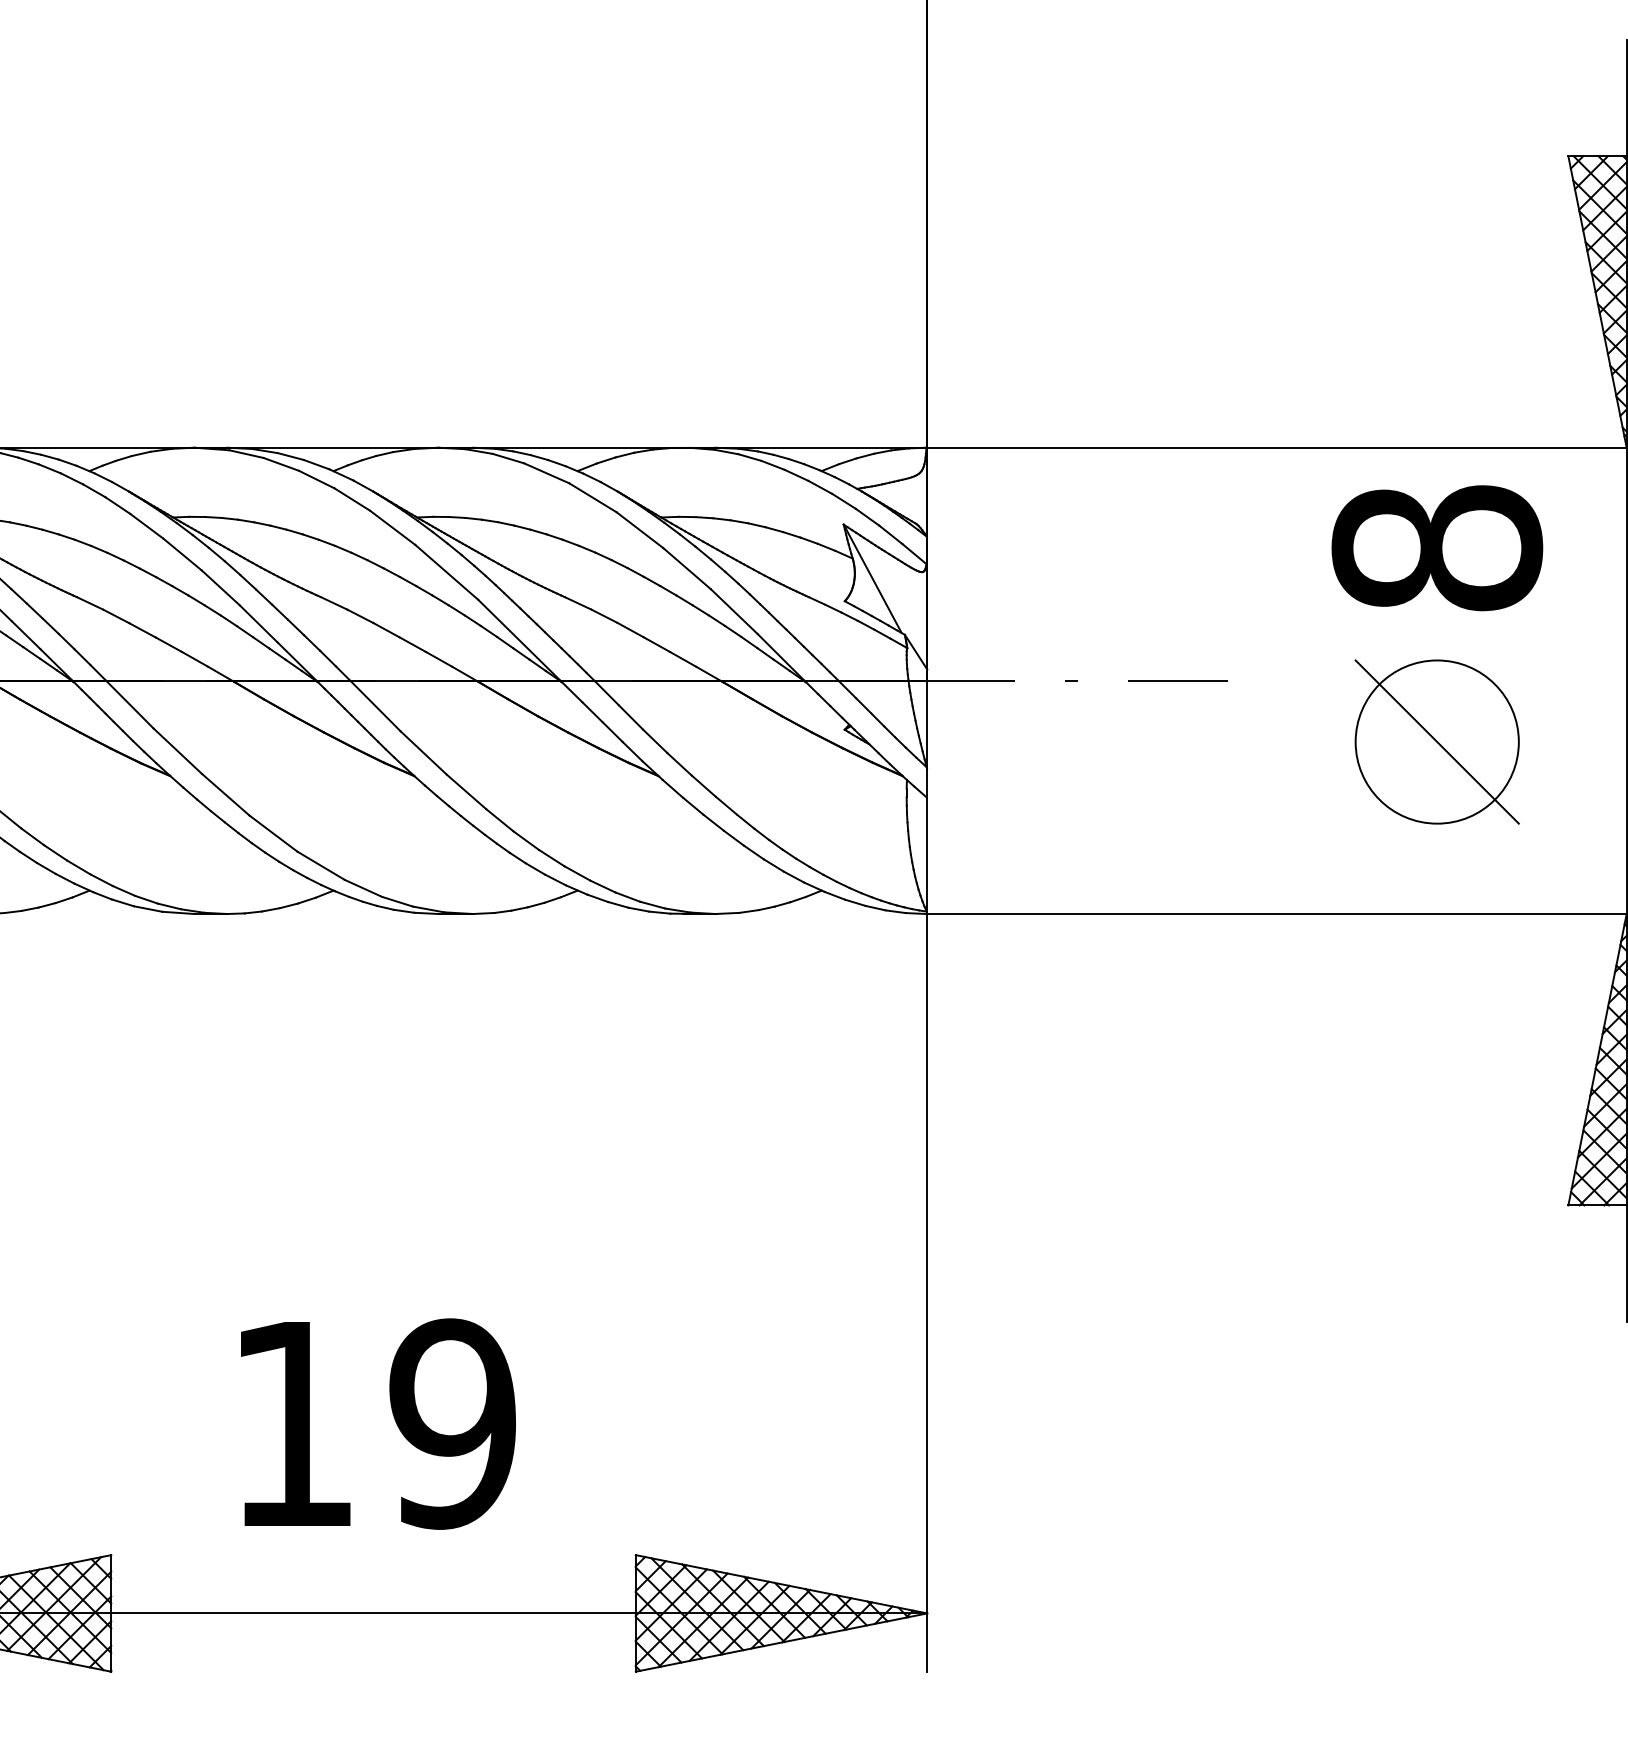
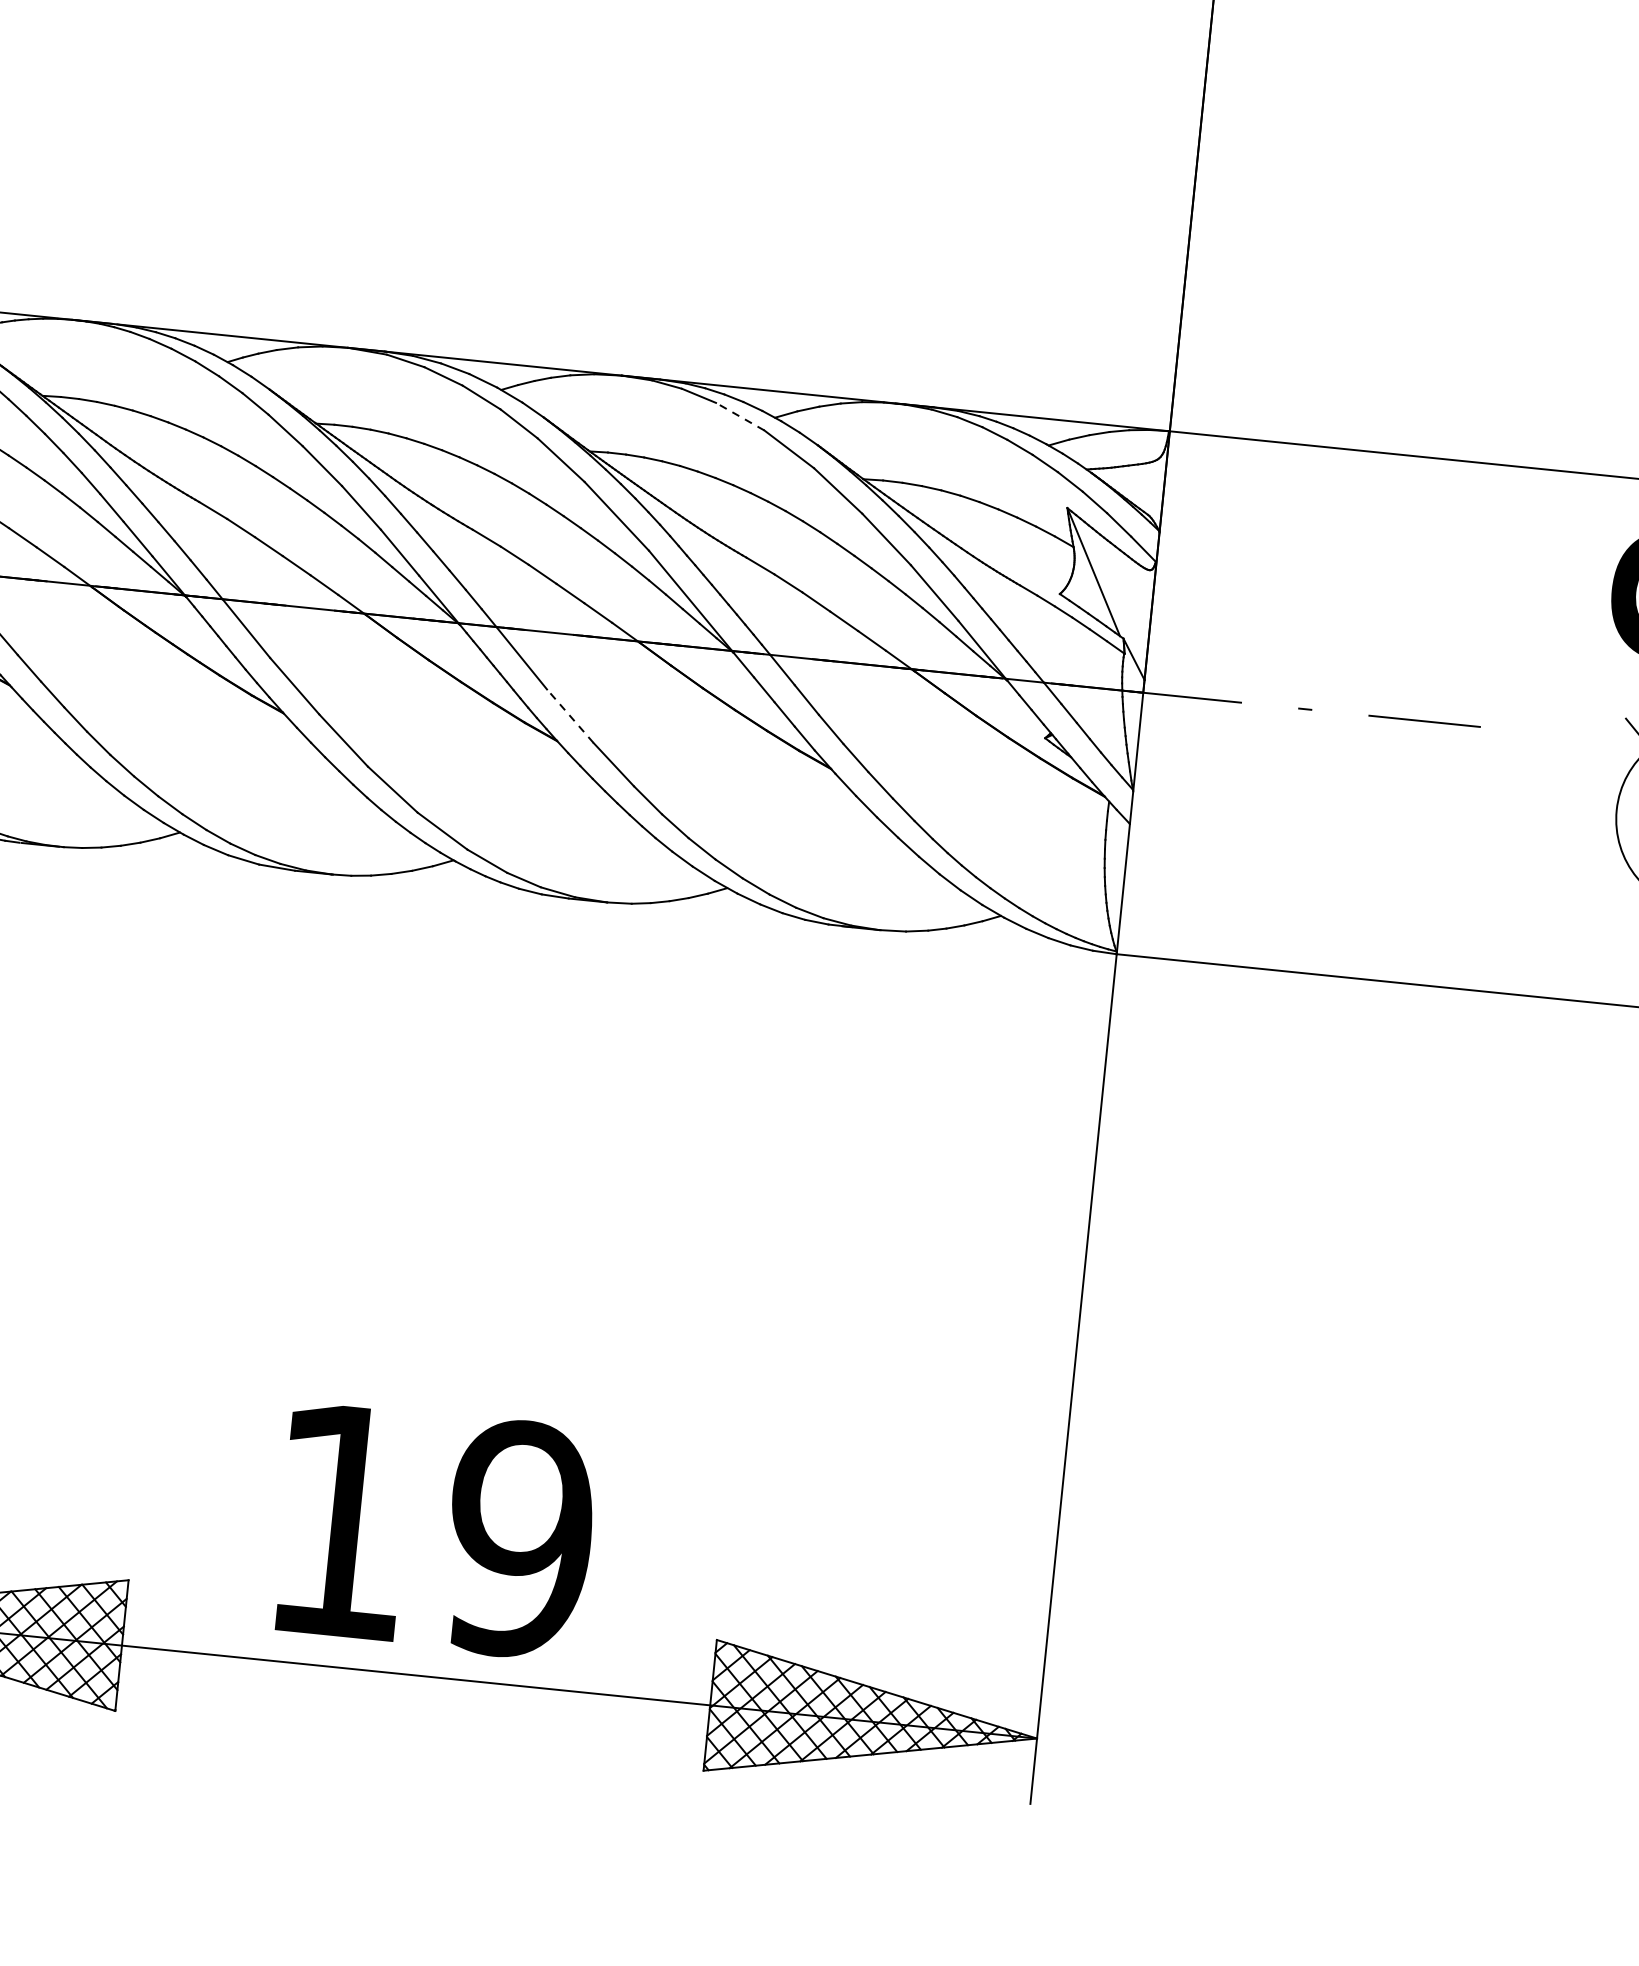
line: (546, 473) -> (739, 416), solid -> dashed
line: (423, 752) -> (570, 715), solid -> dashed
text: (378, 1423) -> (436, 1530), moved

